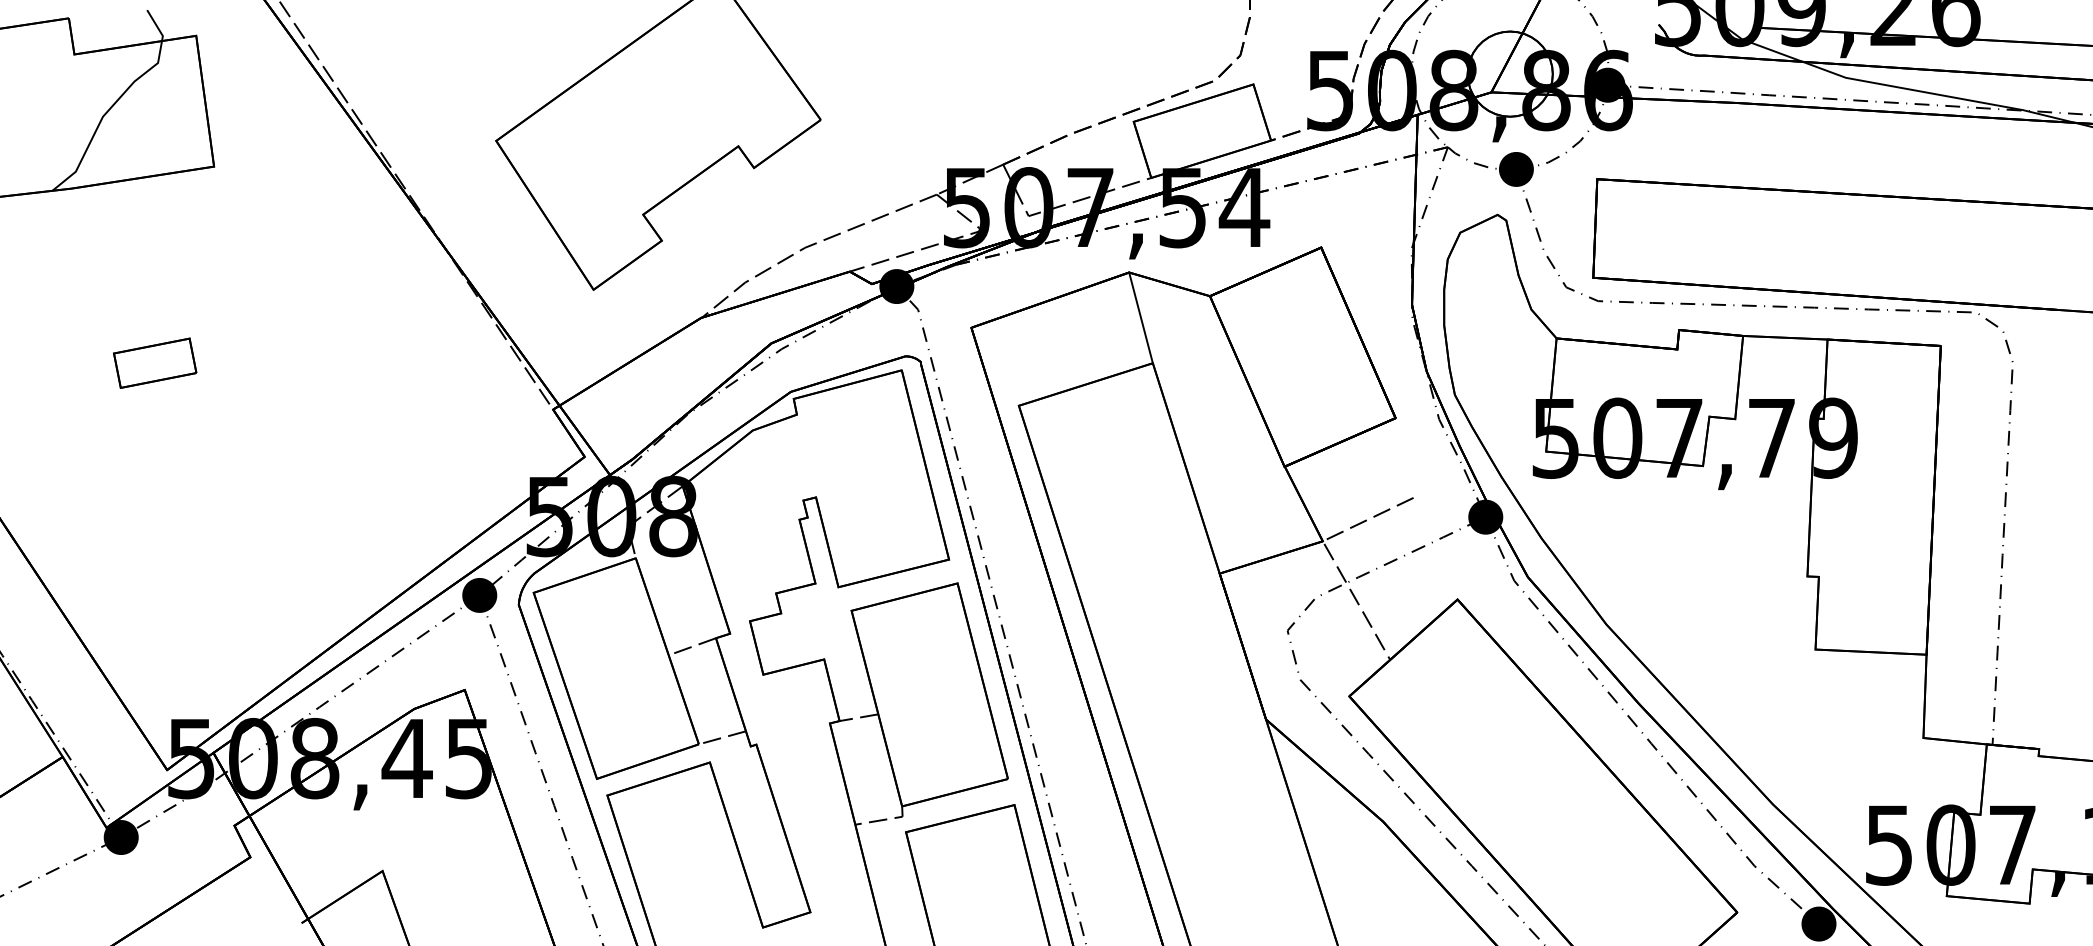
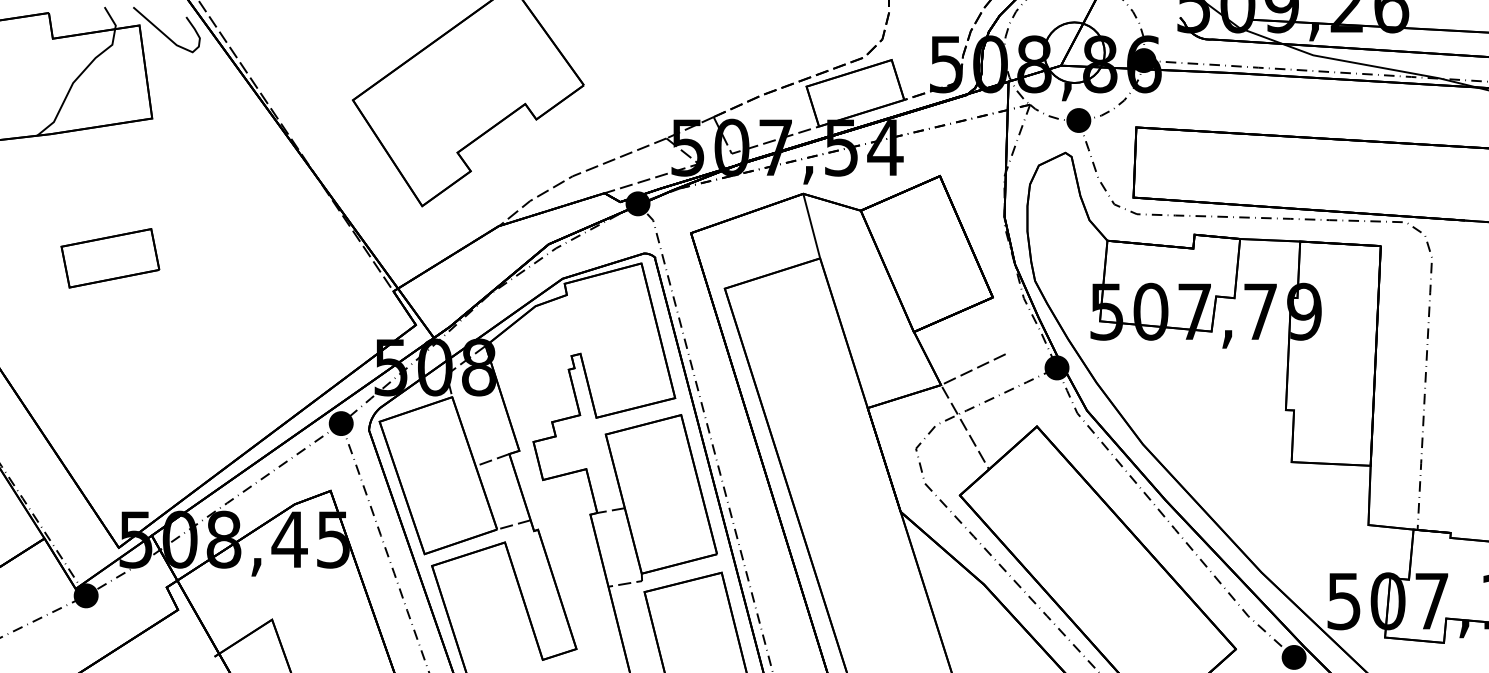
curve: (230, 46) -> (163, 33), added
part: (154, 363) -> (109, 258), size x1.67

